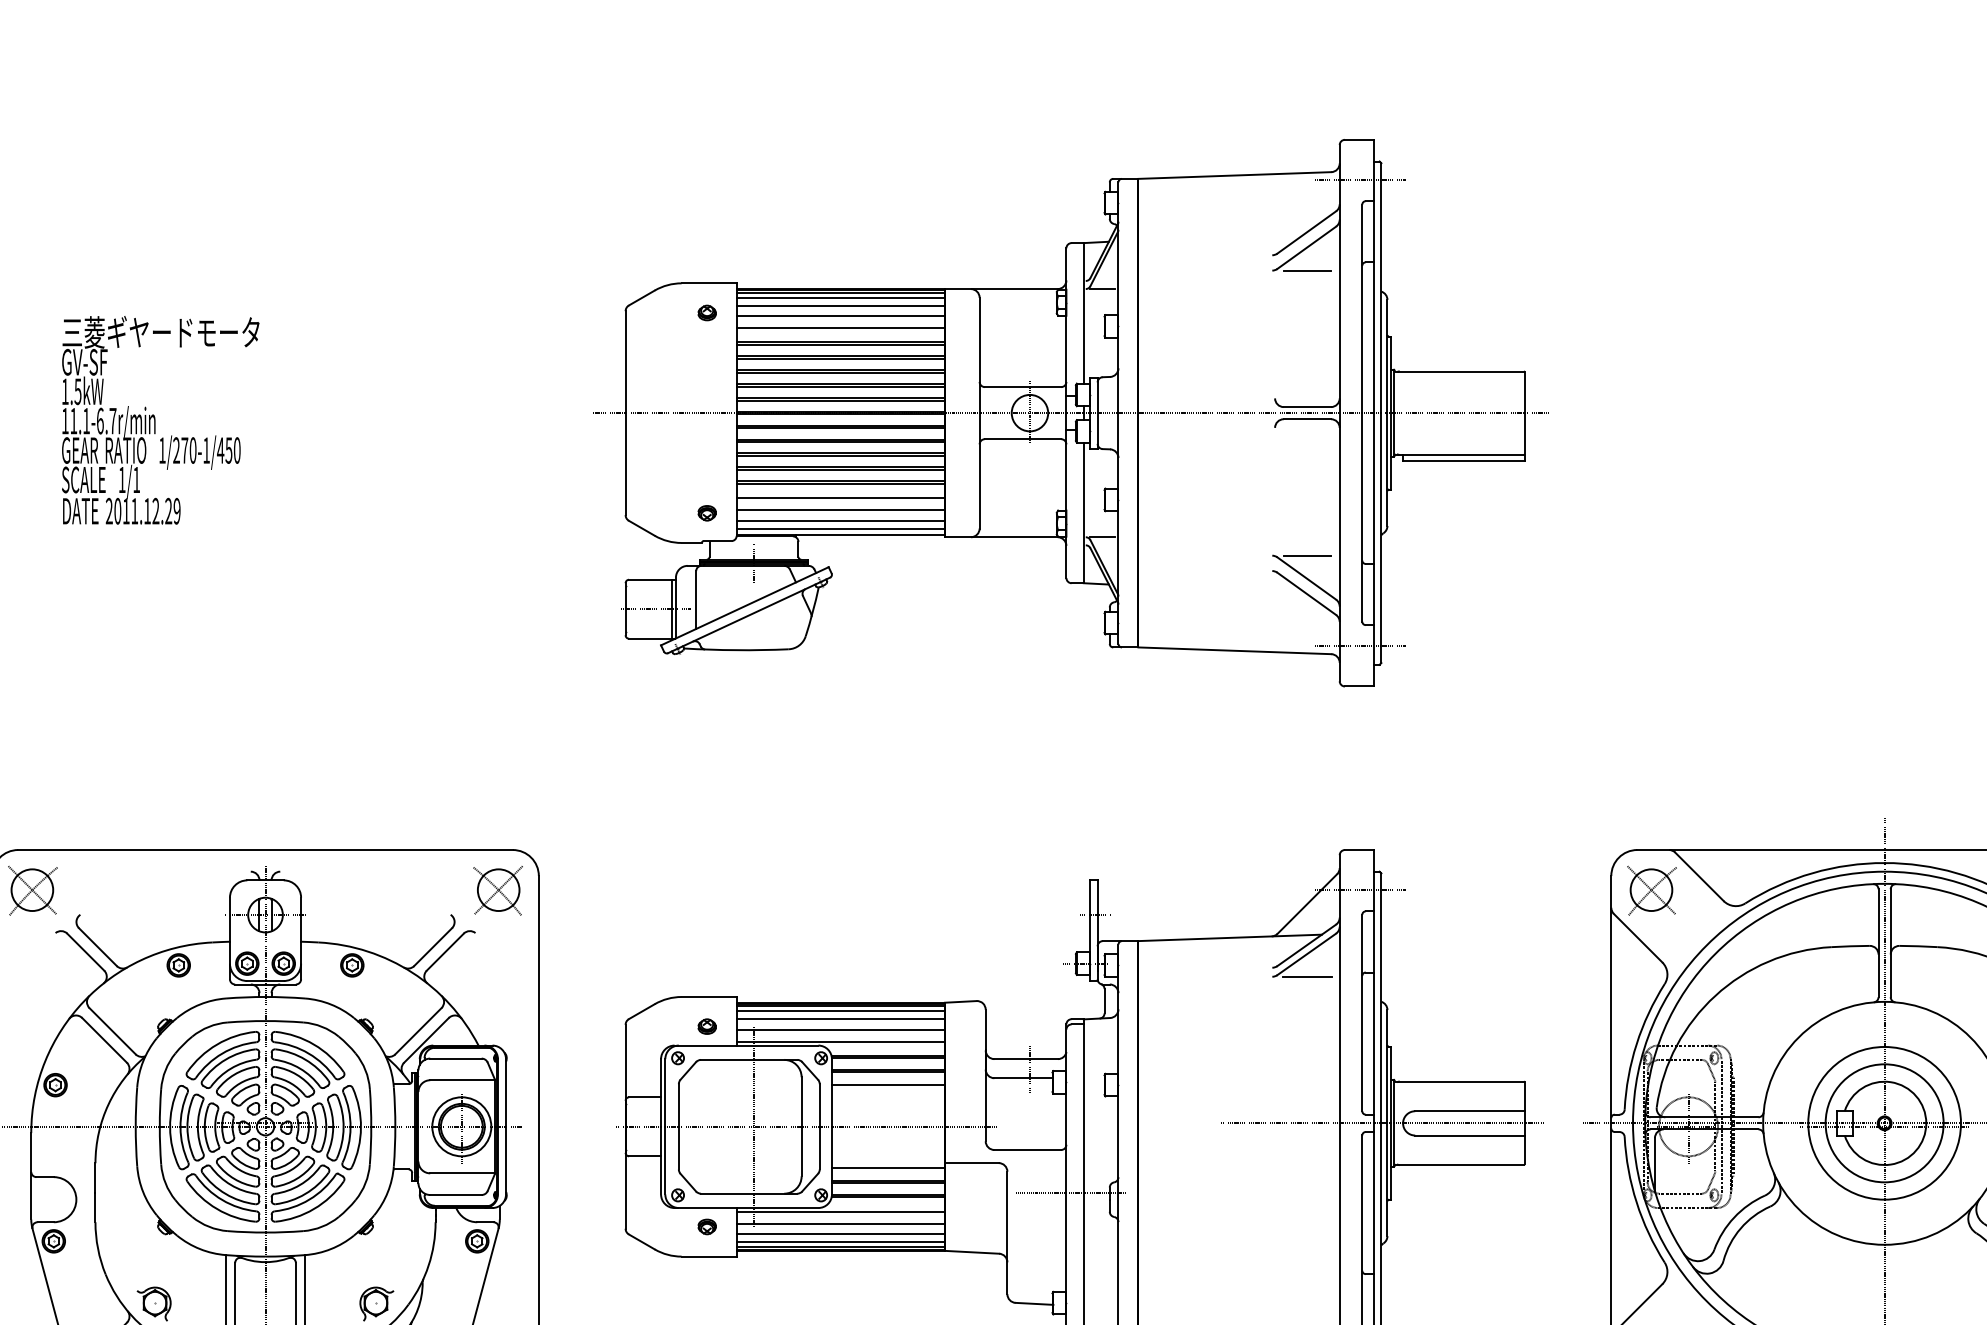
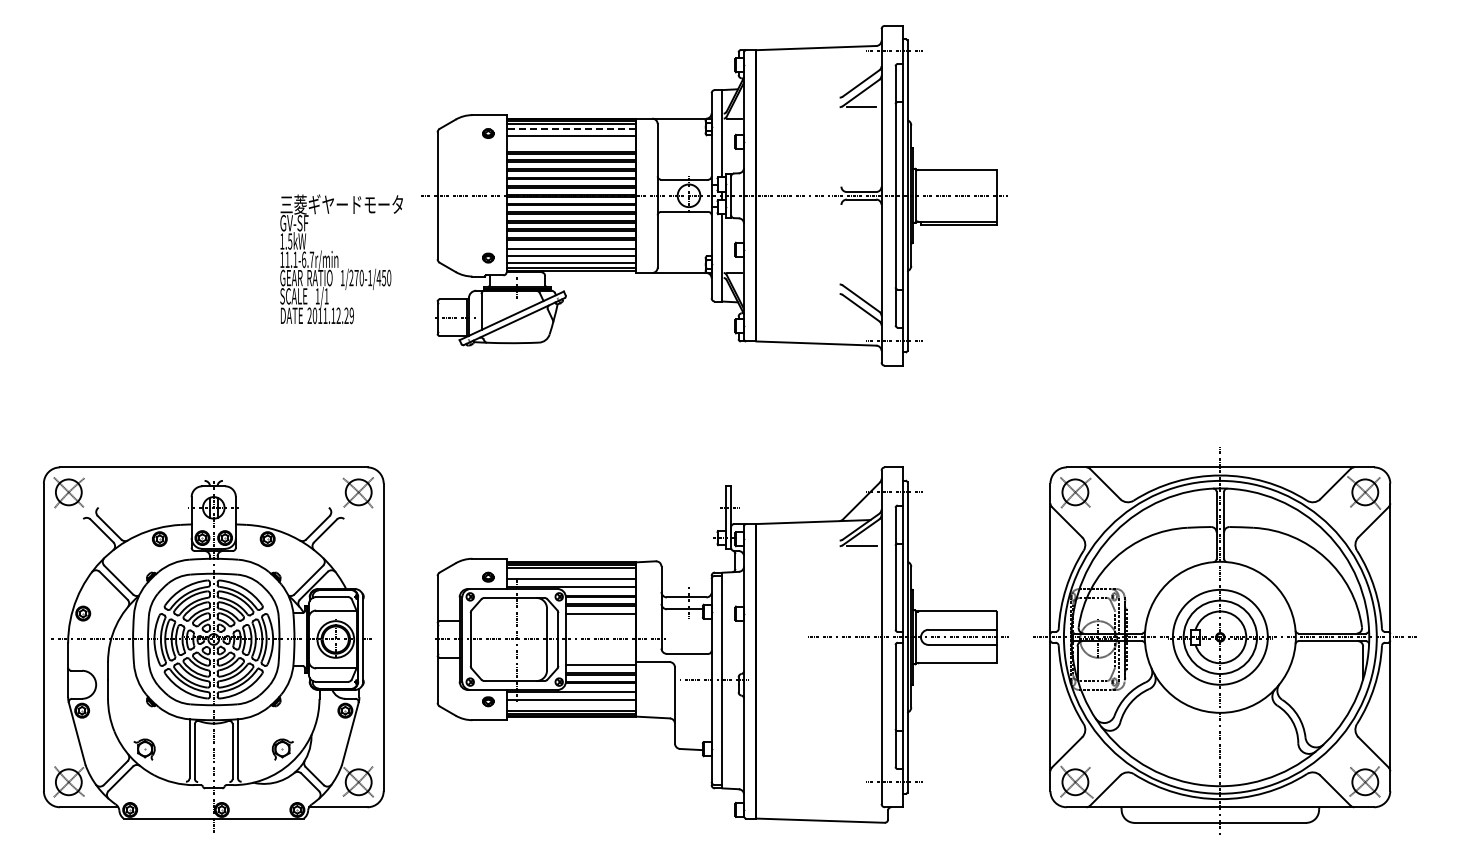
line: (840, 304) -> (571, 128), solid -> dashed
line: (840, 328) -> (571, 143), removed
text: (160, 420) -> (341, 259), moved
line: (1307, 555) -> (861, 284), removed
line: (840, 1019) -> (571, 572), removed
line: (840, 1234) -> (571, 706), removed

